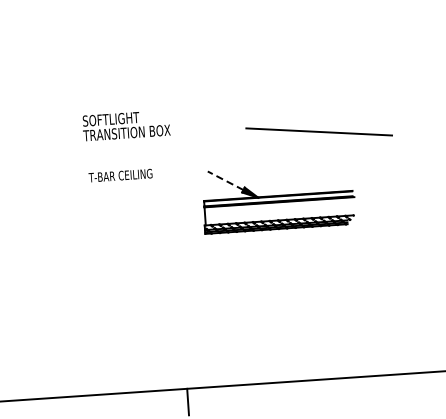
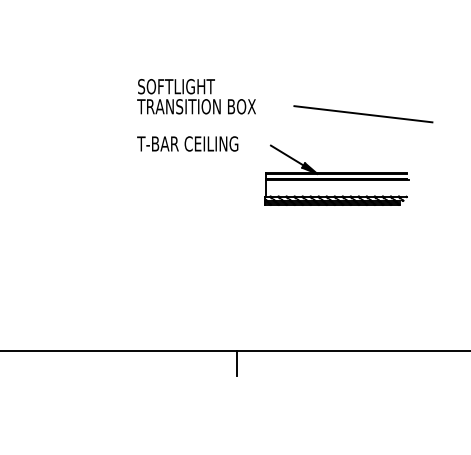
part: (126, 125) -> (196, 96), size x1.43
line: (319, 132) -> (363, 114), moved
part: (120, 175) -> (187, 143), size x1.67
line: (224, 180) -> (286, 155), dashed -> solid

